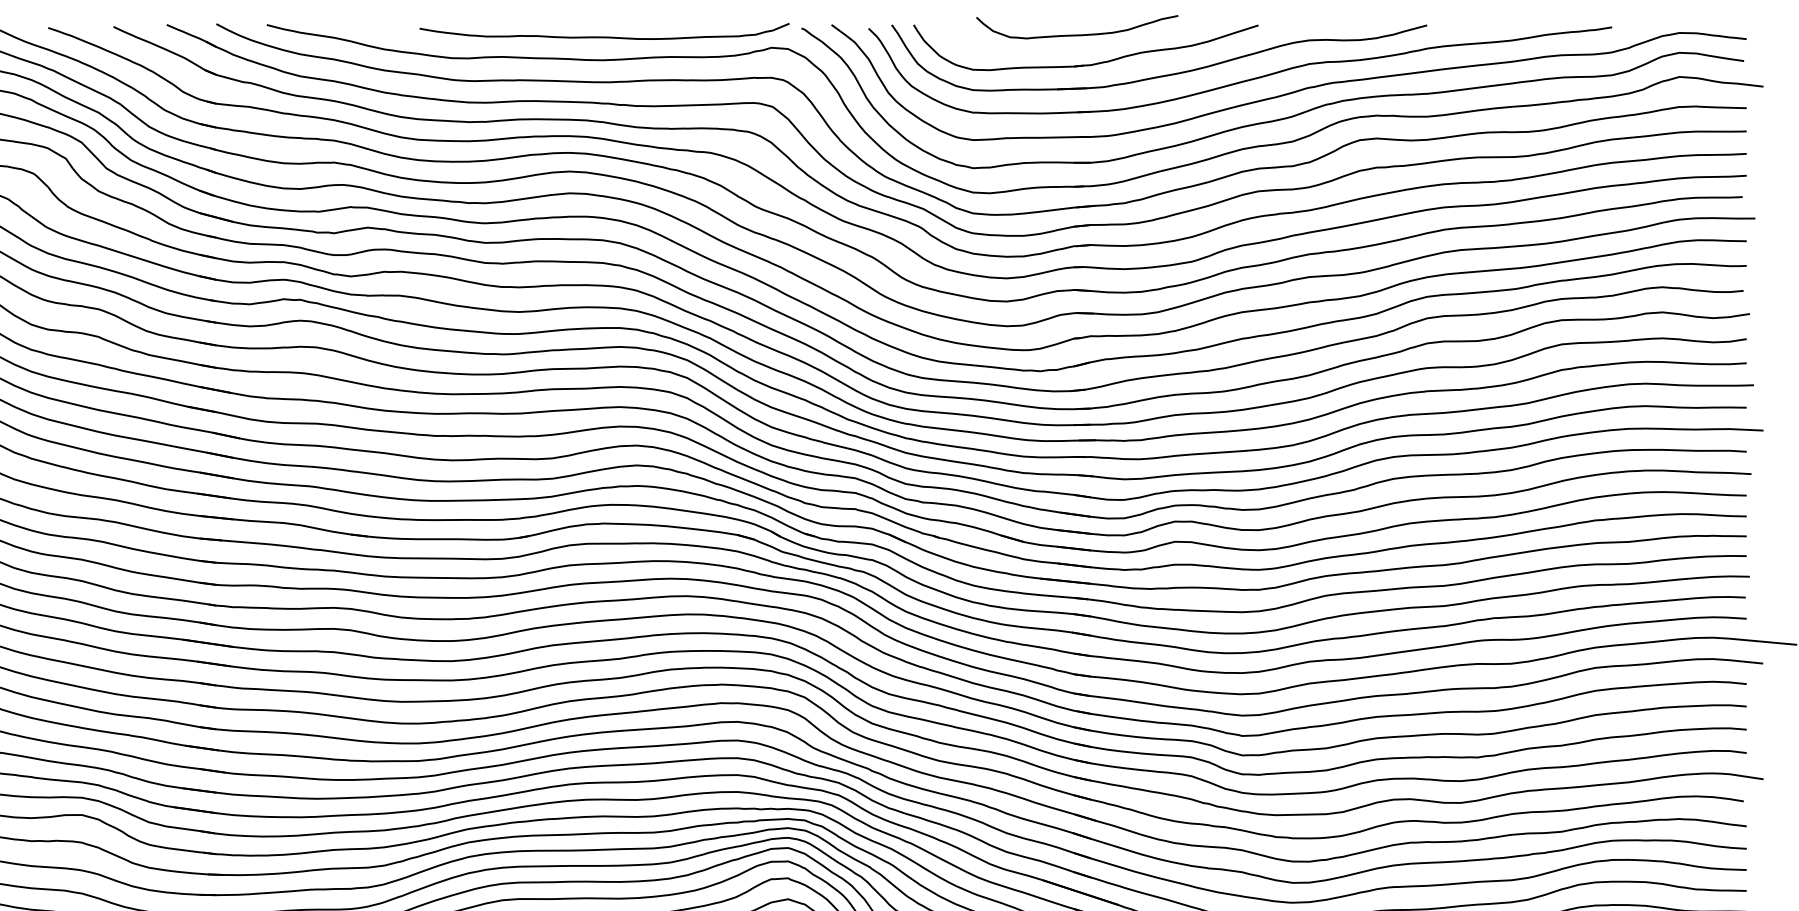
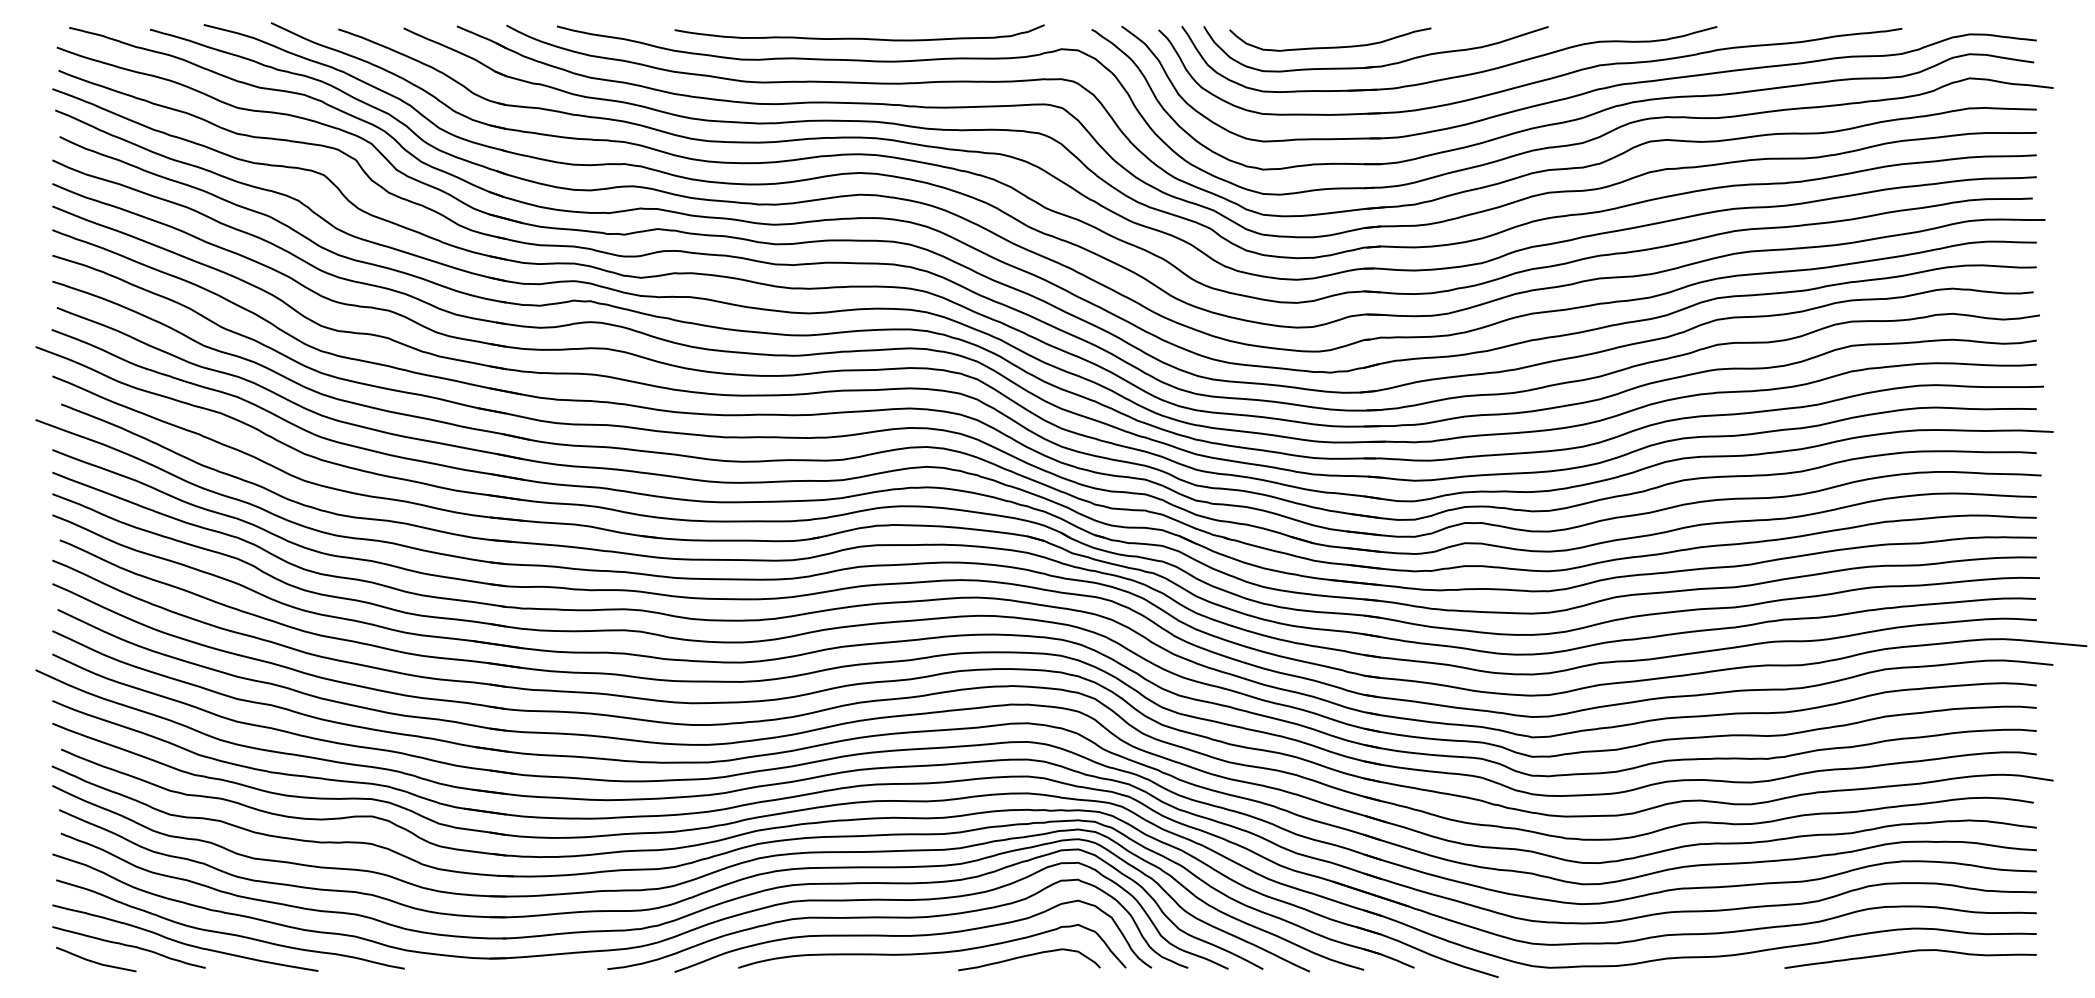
curve: (1077, 34) -> (1330, 46), moved
curve: (604, 36) -> (859, 37), moved

